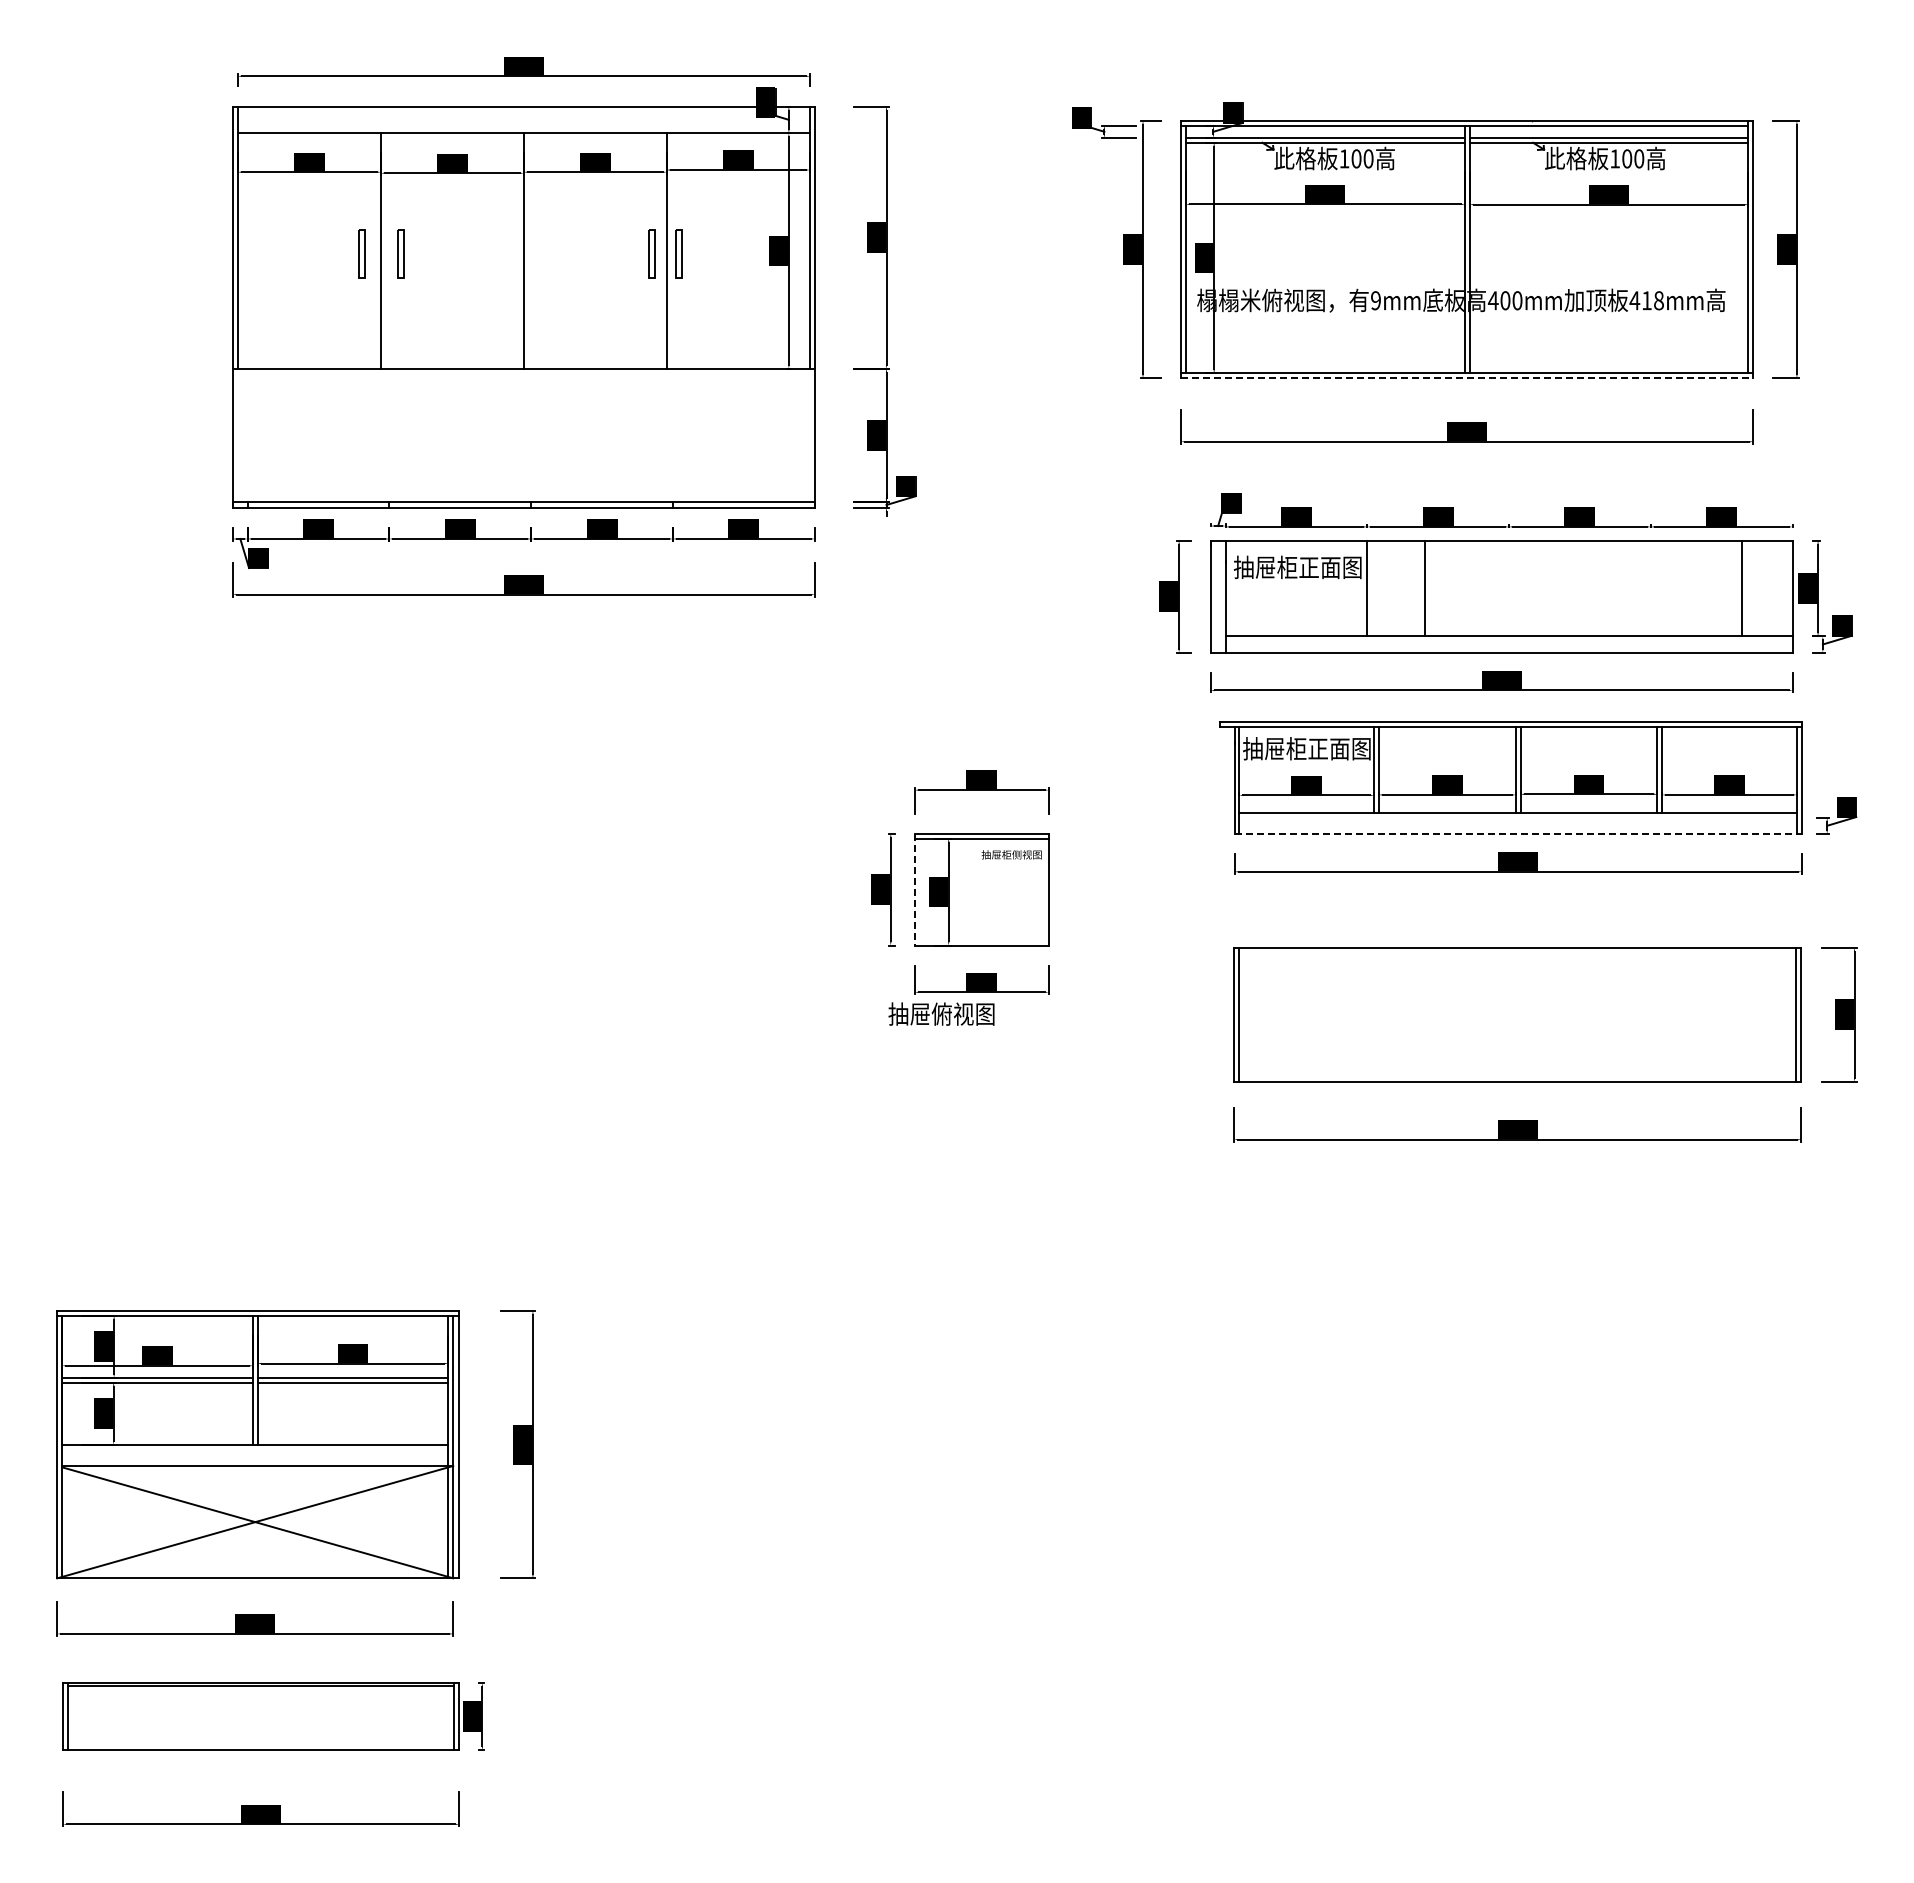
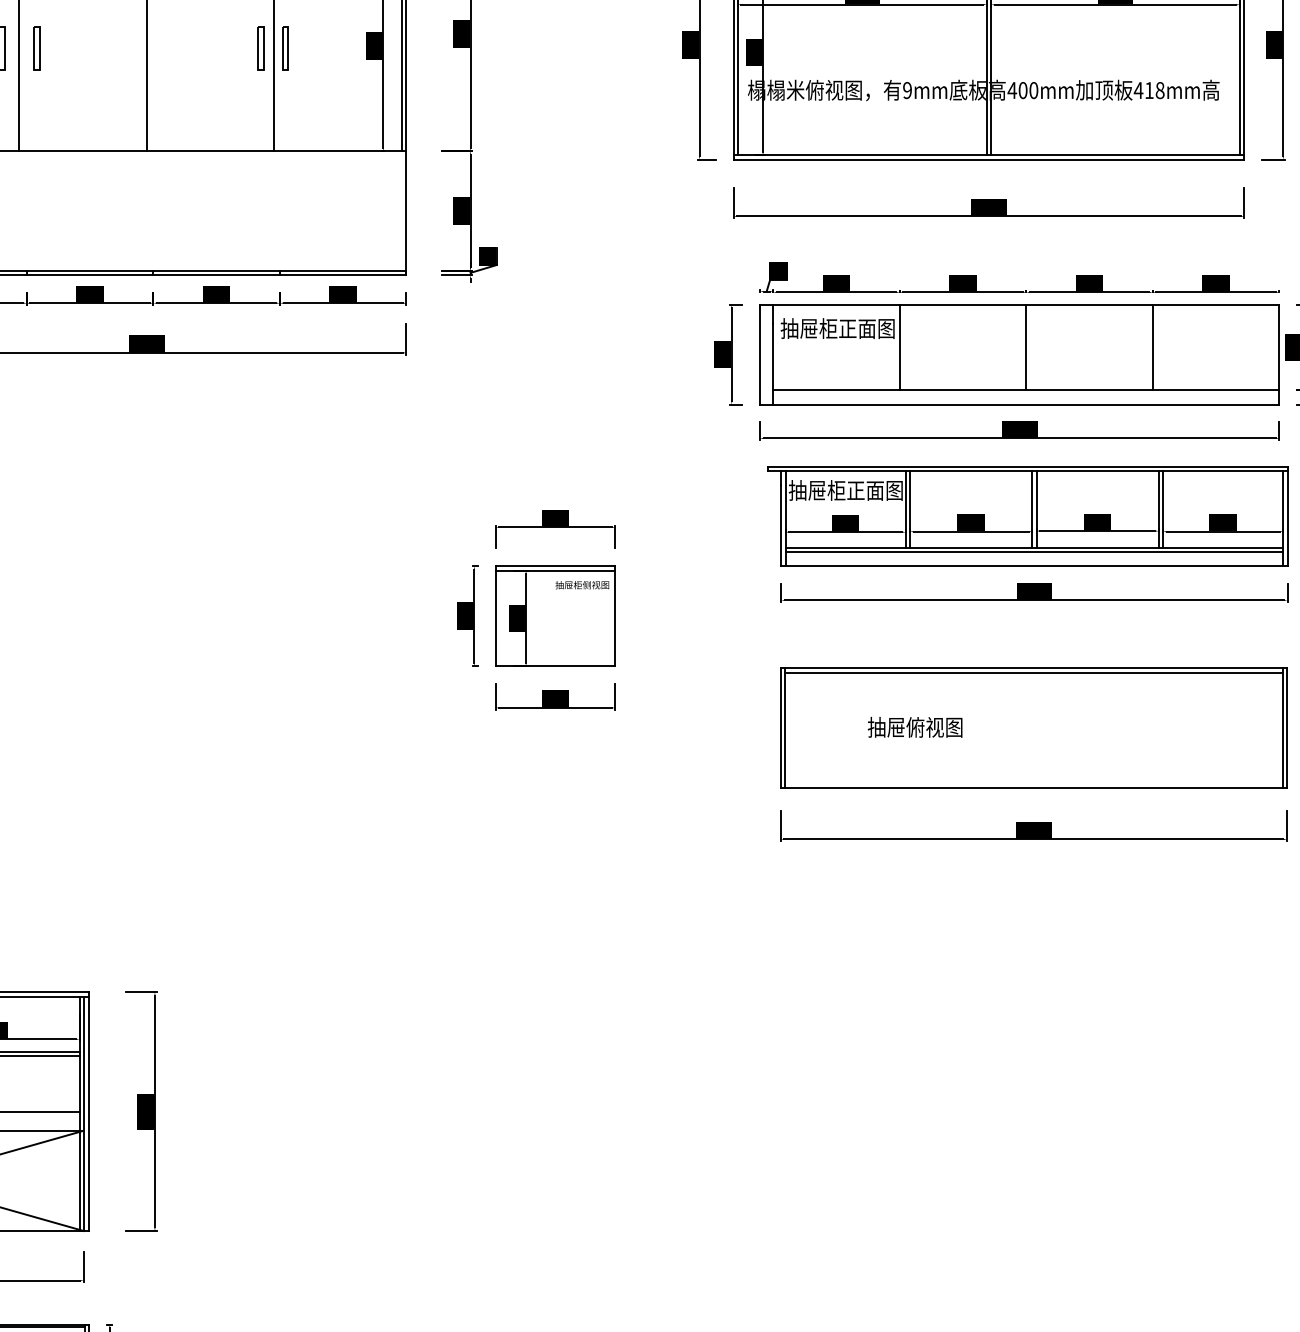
line: (1467, 378) -> (989, 159), dashed -> solid
line: (1425, 588) -> (1026, 347), moved
line: (1741, 588) -> (1152, 347), moved
line: (1517, 817) -> (1033, 551), added
line: (1518, 833) -> (1034, 566), dashed -> solid
line: (914, 889) -> (495, 616), dashed -> solid
line: (1517, 952) -> (1033, 672), added
text: (941, 1013) -> (915, 726), moved

